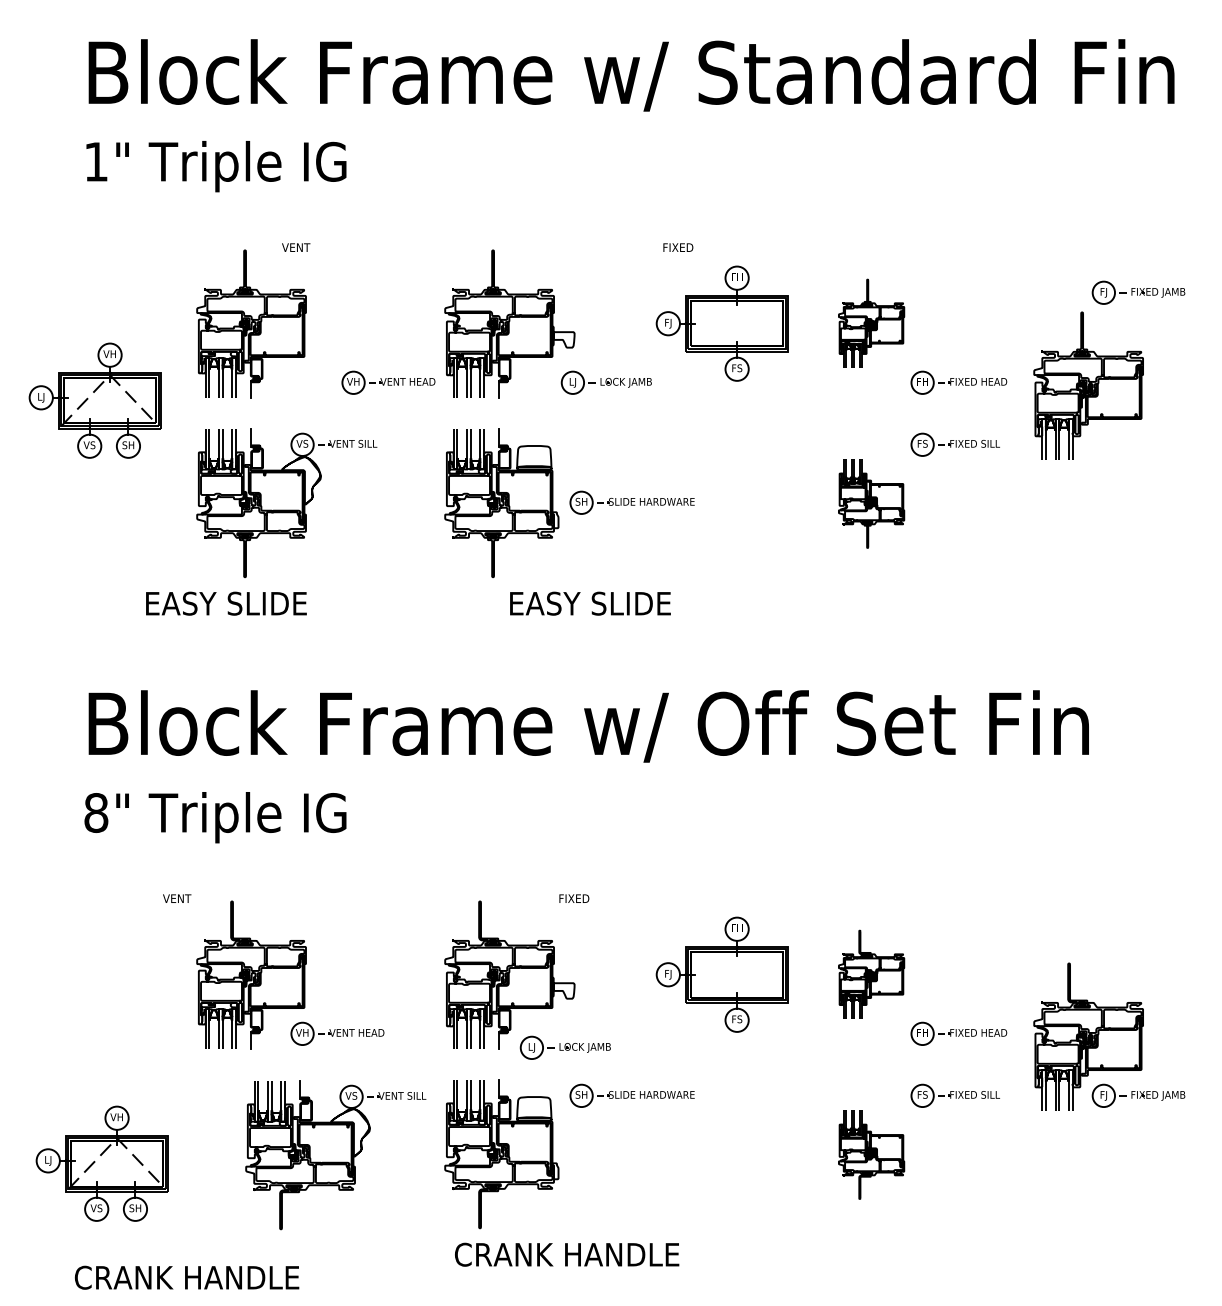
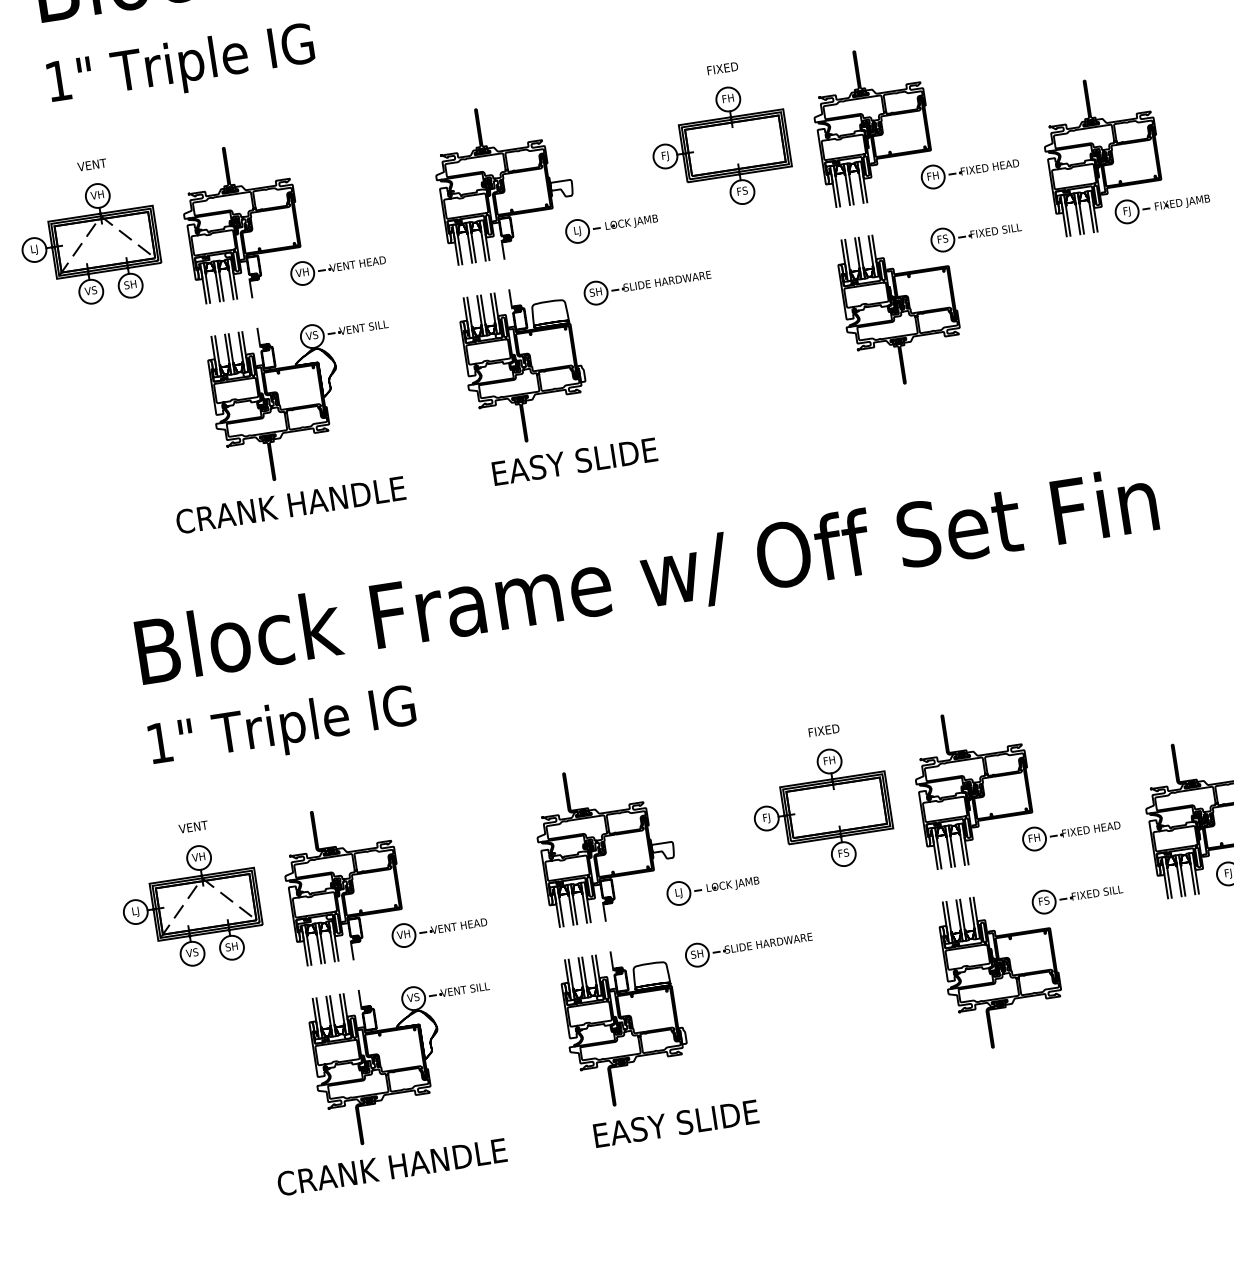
text: (296, 247) -> (92, 164), moved
text: (678, 247) -> (722, 68), moved
part: (1138, 292) -> (1162, 206), moved
part: (871, 323) -> (872, 124), size x1.67
part: (388, 382) -> (338, 267), moved
part: (94, 400) -> (89, 244), moved
part: (631, 502) -> (646, 285), moved
part: (871, 503) -> (900, 307), size x1.67
text: (256, 603) -> (290, 505), EASY SLIDE -> CRANK HANDLE
text: (590, 603) -> (574, 461), moved
text: (96, 813) -> (160, 743), 8" -> 1"
text: (177, 898) -> (193, 826), moved
text: (574, 898) -> (824, 730), moved
part: (871, 974) -> (973, 786), size x1.67
part: (564, 1047) -> (712, 888), moved
part: (871, 1154) -> (1001, 969), size x1.67
part: (335, 1155) -> (406, 1060), moved
part: (101, 1163) -> (190, 906), moved
text: (567, 1254) -> (707, 1118), CRANK HANDLE -> EASY SLIDE
text: (186, 1277) -> (391, 1167), moved

